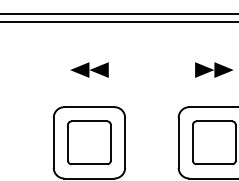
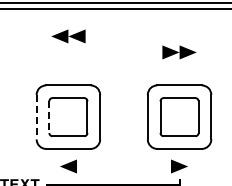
part: (89, 70) -> (68, 36), moved
line: (53, 143) -> (36, 117), solid -> dashed
line: (68, 143) -> (49, 117), solid -> dashed

